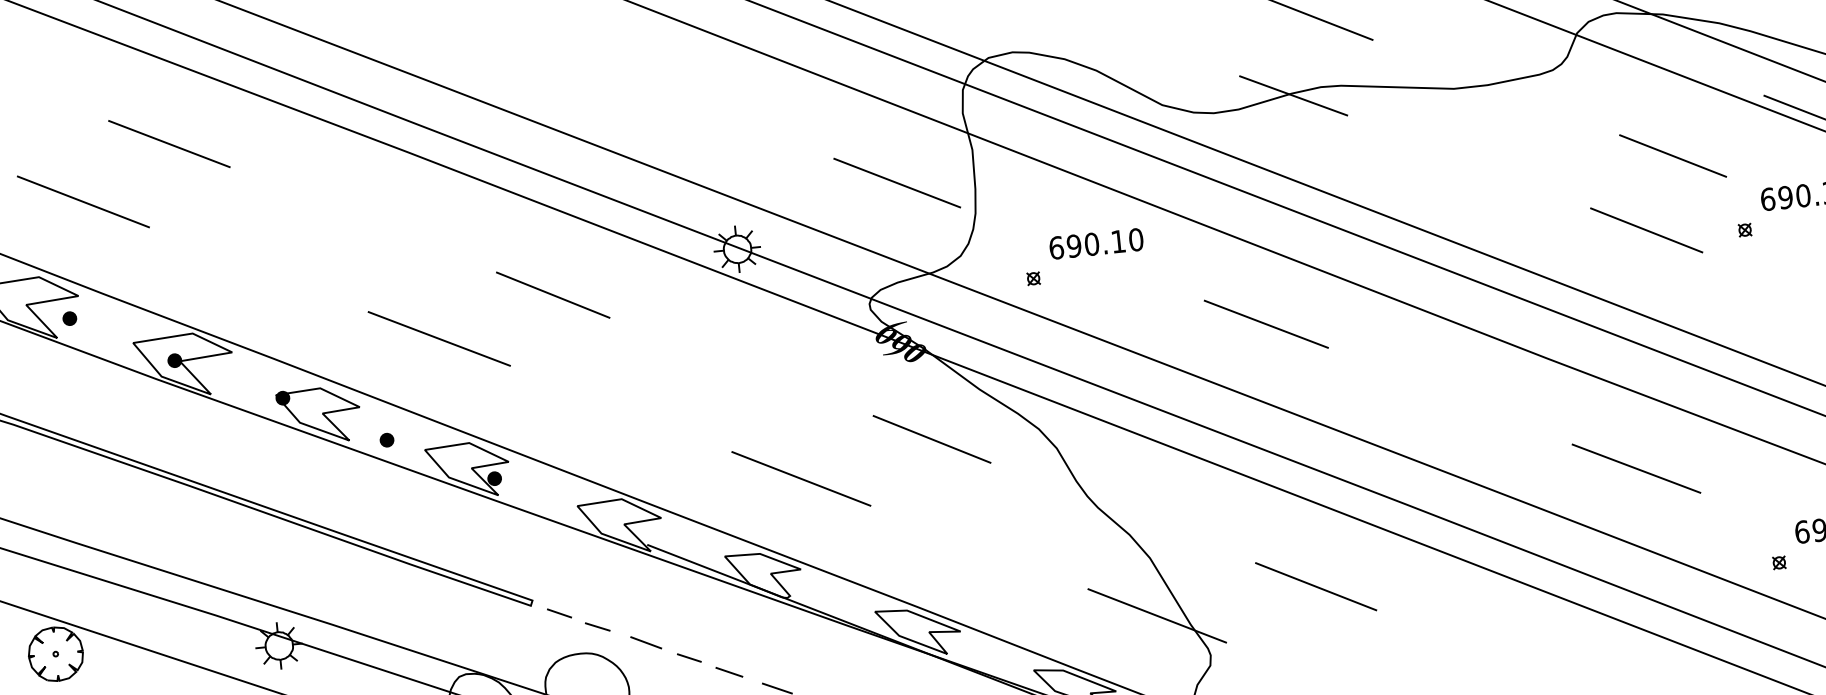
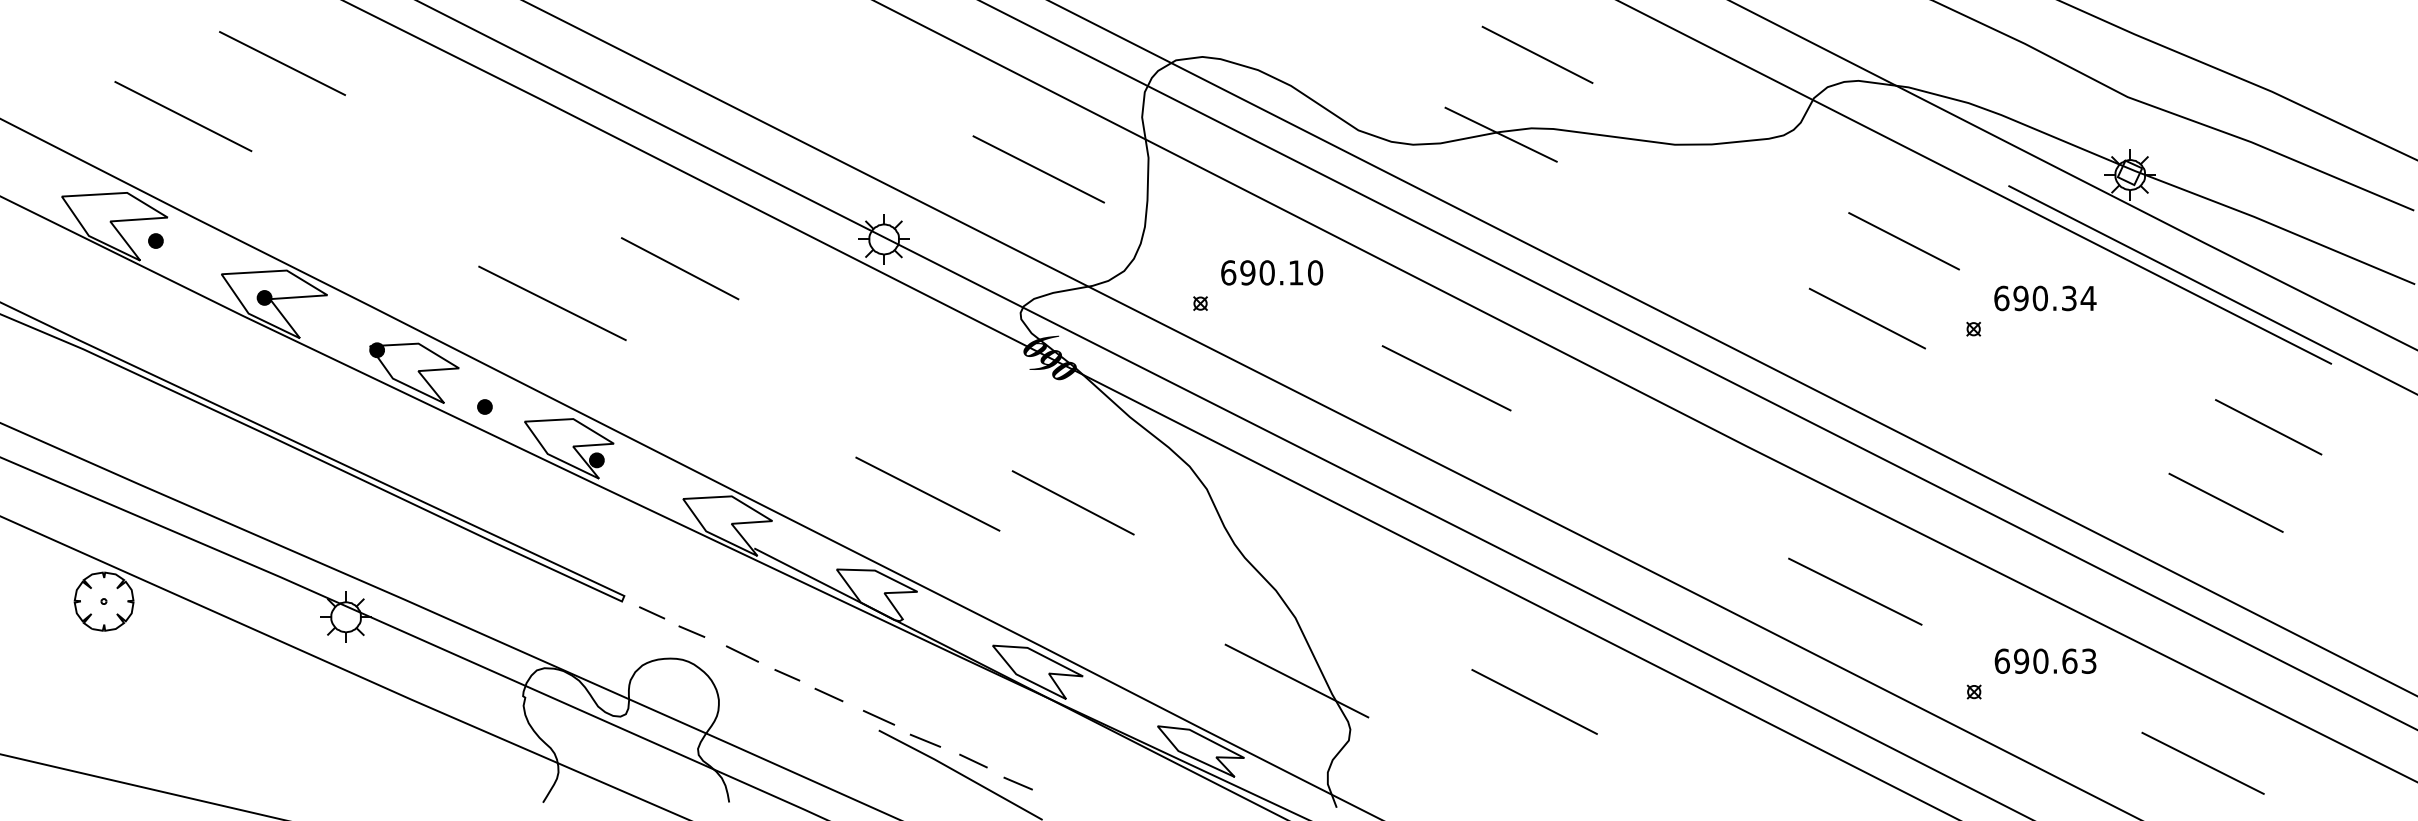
line: (896, 183) -> (1038, 169), moved
line: (931, 439) -> (1072, 502), moved
line: (1636, 468) -> (1855, 591), moved
line: (1315, 586) -> (1534, 701), moved

